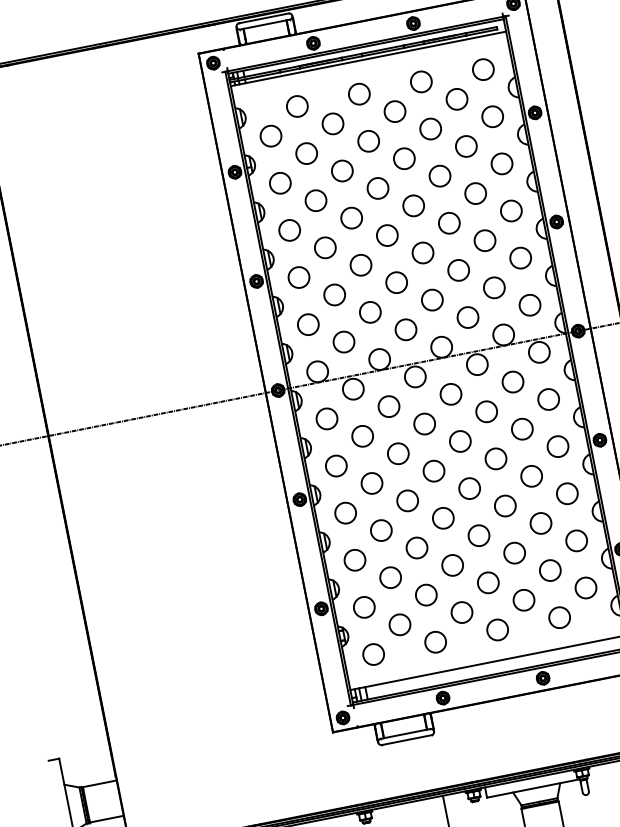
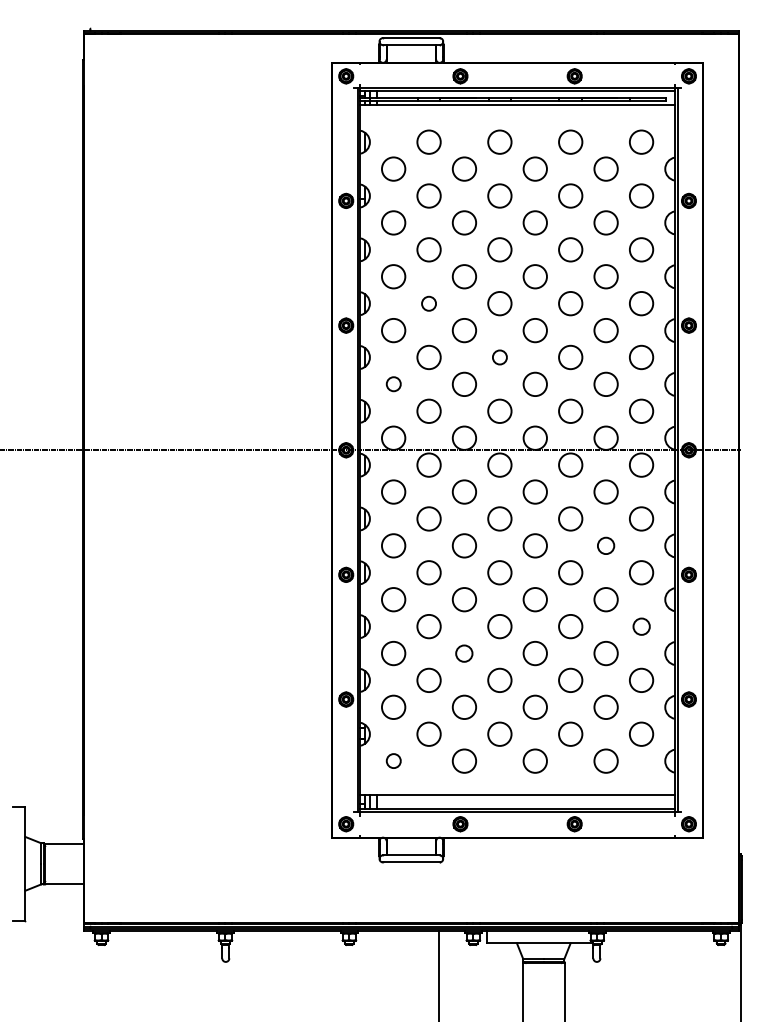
circle: (324, 247) -> (428, 303), size x0.6
circle: (396, 282) -> (499, 357), size x0.6
circle: (308, 323) -> (393, 383), size x0.6
circle: (521, 428) -> (605, 545), size x0.7
circle: (567, 493) -> (641, 626), size x0.7
circle: (416, 548) -> (463, 653), size x0.7
circle: (373, 653) -> (393, 760), size x0.6

